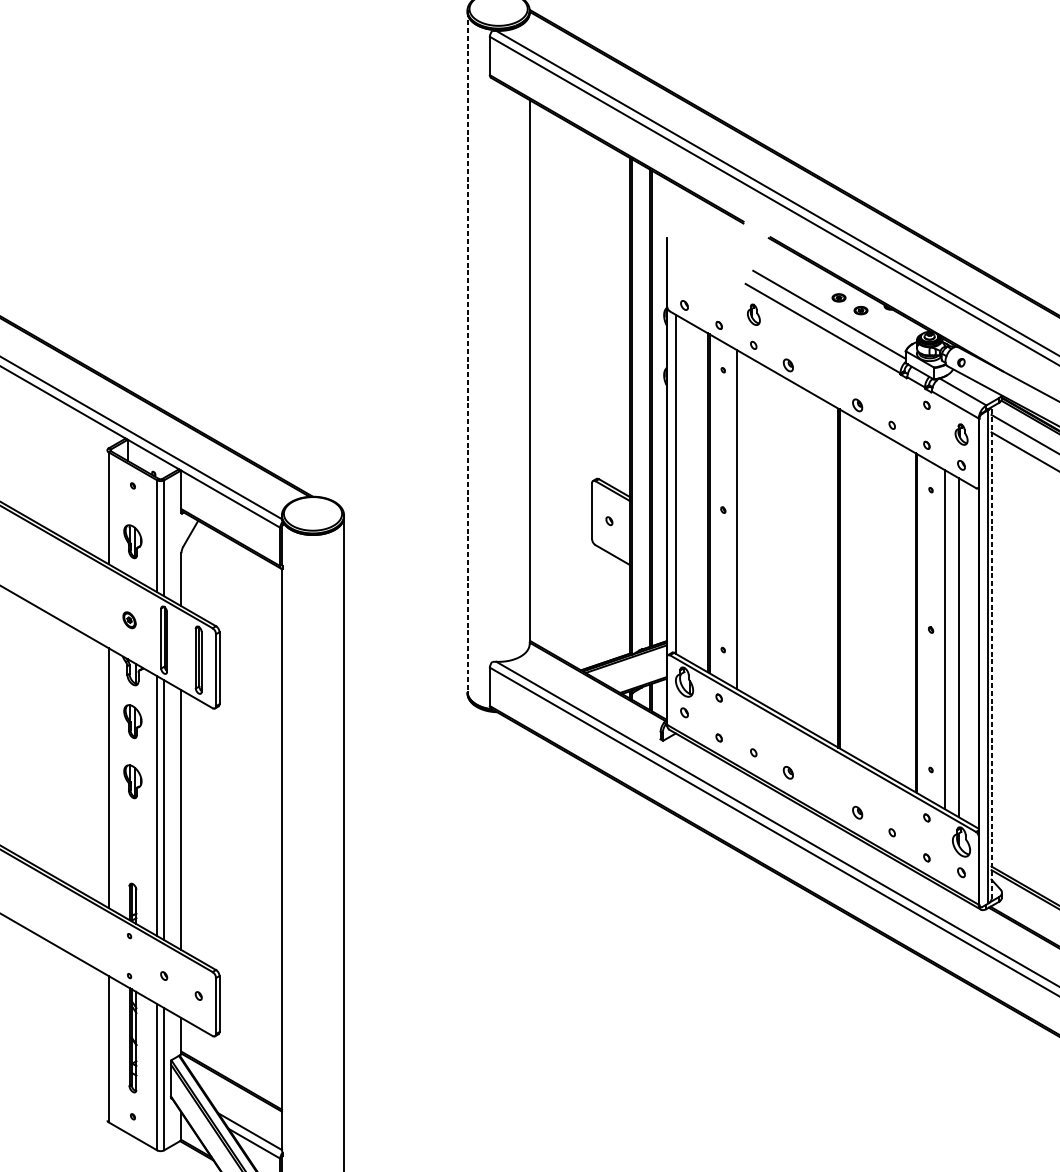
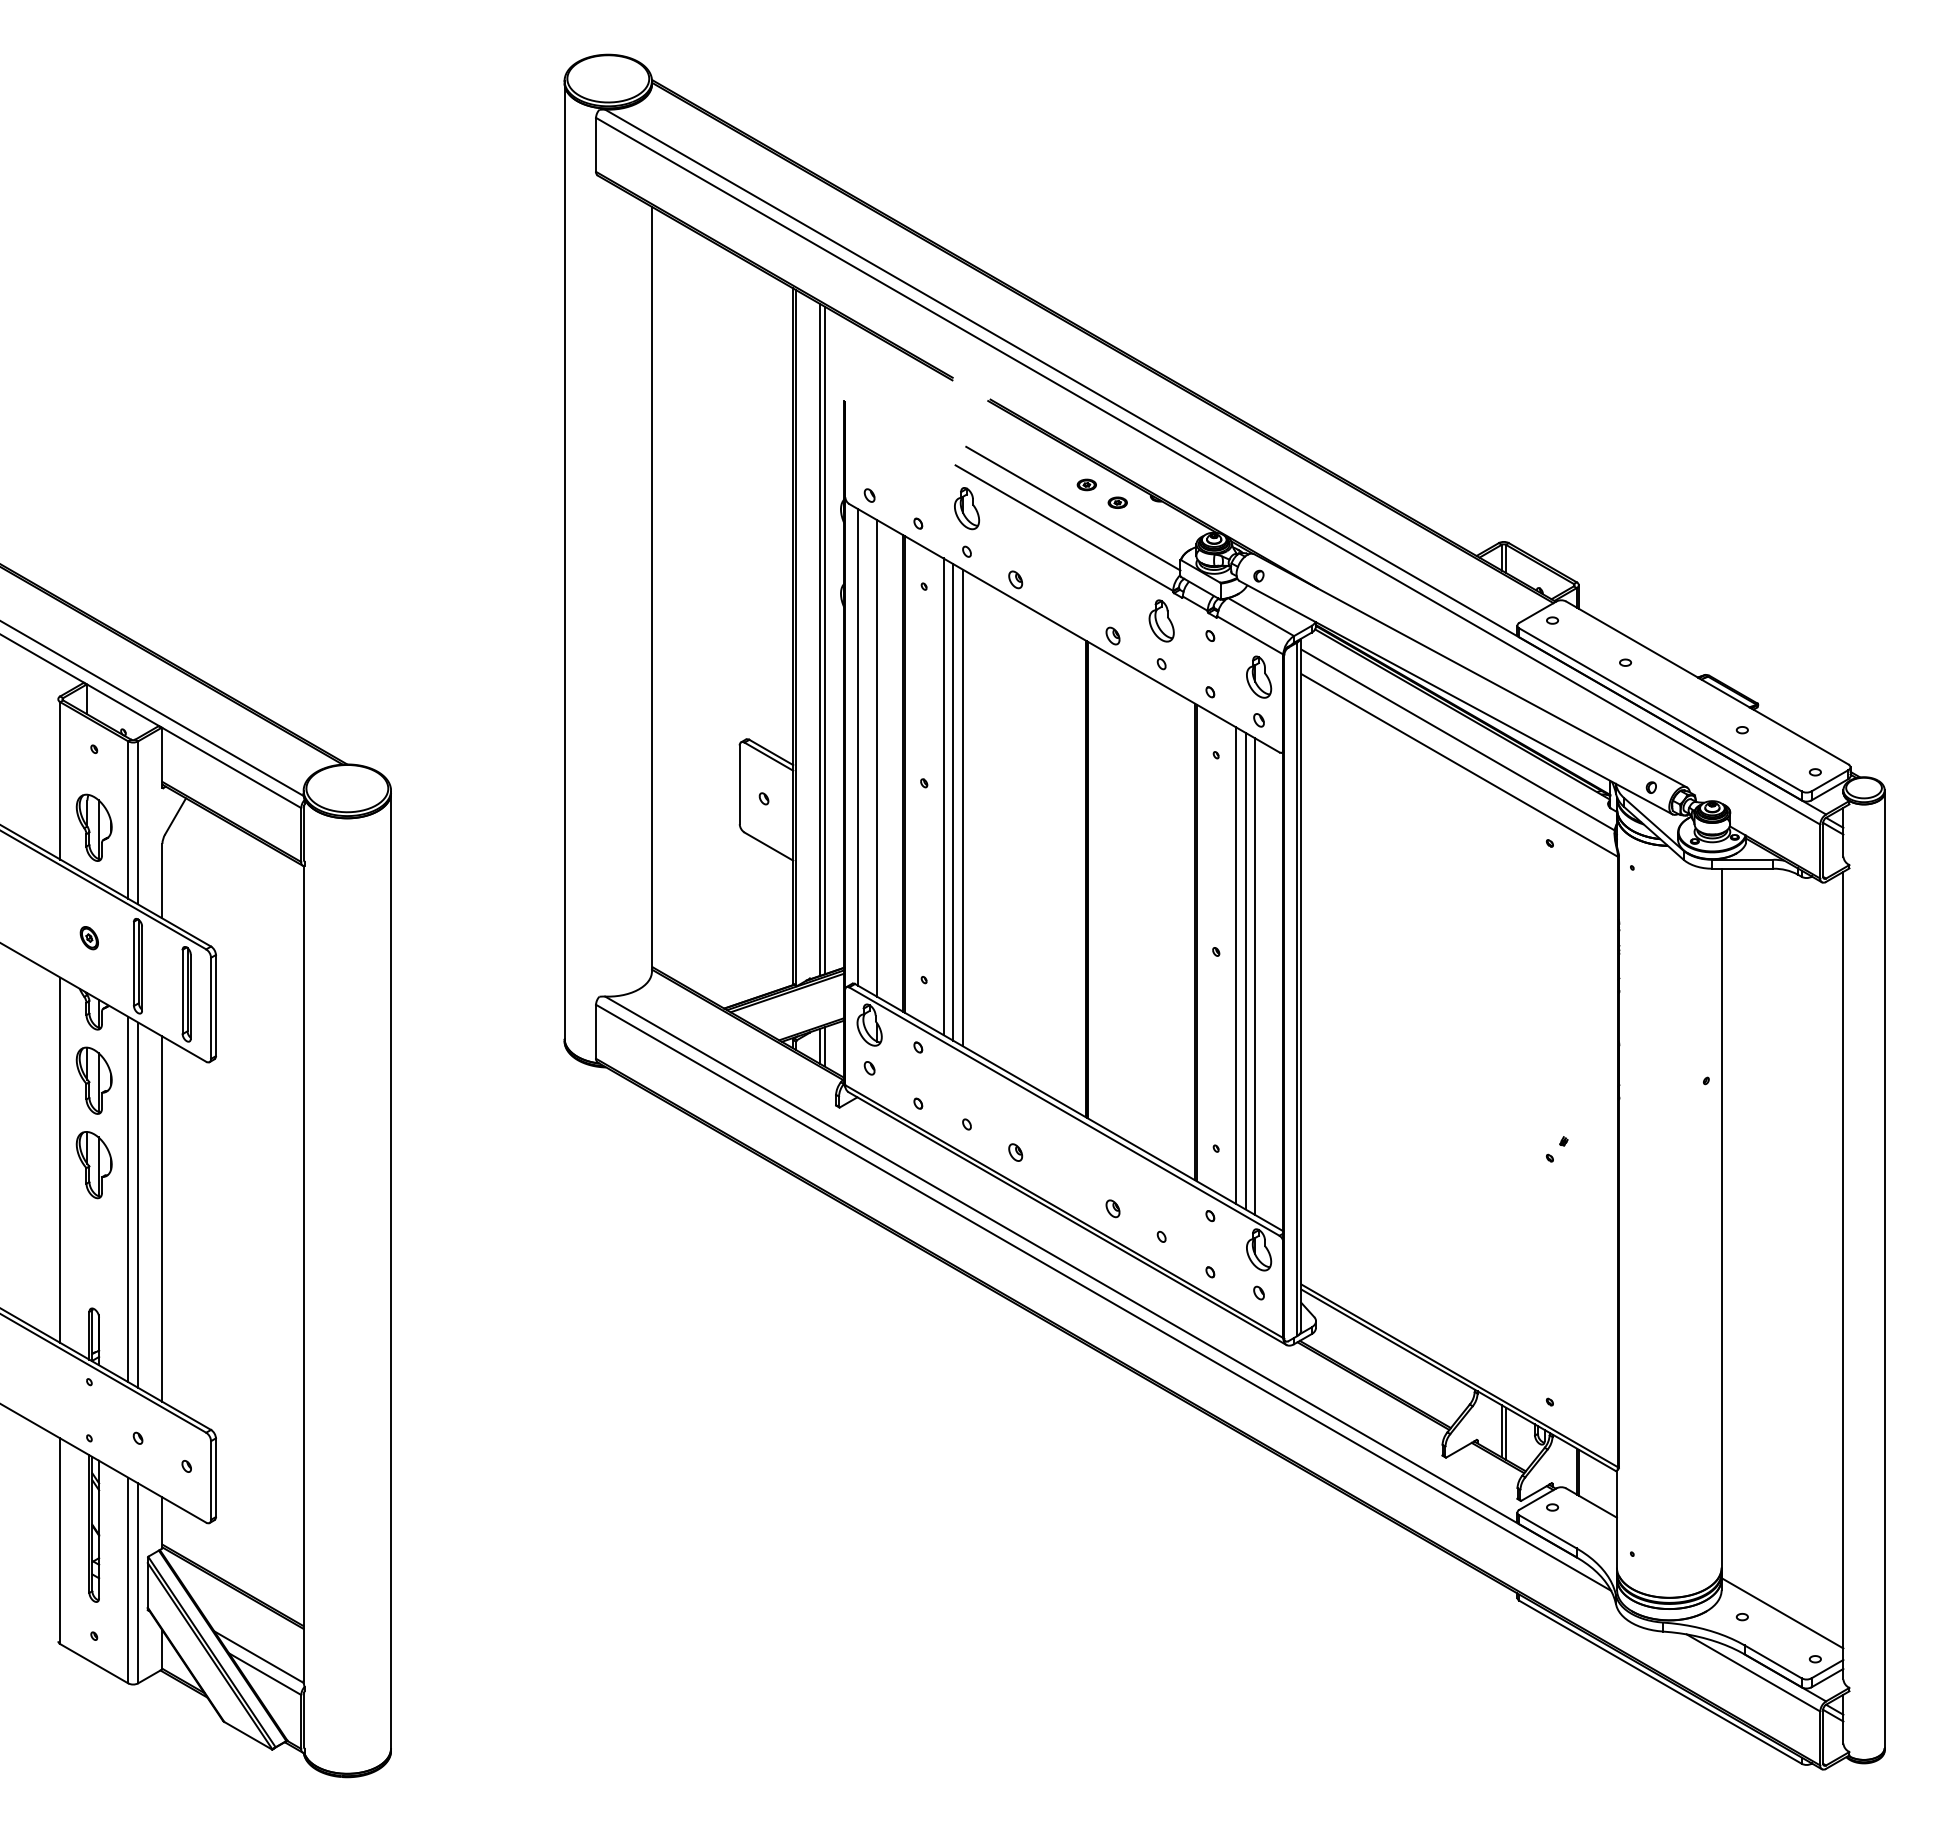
part: (754, 314) -> (967, 508), size x1.43
line: (467, 352) -> (564, 561), dashed -> solid
part: (892, 394) -> (1161, 620), added
part: (961, 434) -> (1259, 676), size x1.43
line: (690, 492) -> (877, 758), added
line: (744, 523) -> (953, 802), added
line: (751, 527) -> (963, 807), added
part: (132, 541) -> (93, 827), size x1.43
line: (951, 643) -> (1245, 970), added
line: (991, 653) -> (1301, 984), dashed -> solid
part: (132, 721) -> (93, 1080), size x1.43
part: (132, 781) -> (93, 1165), size x1.43

